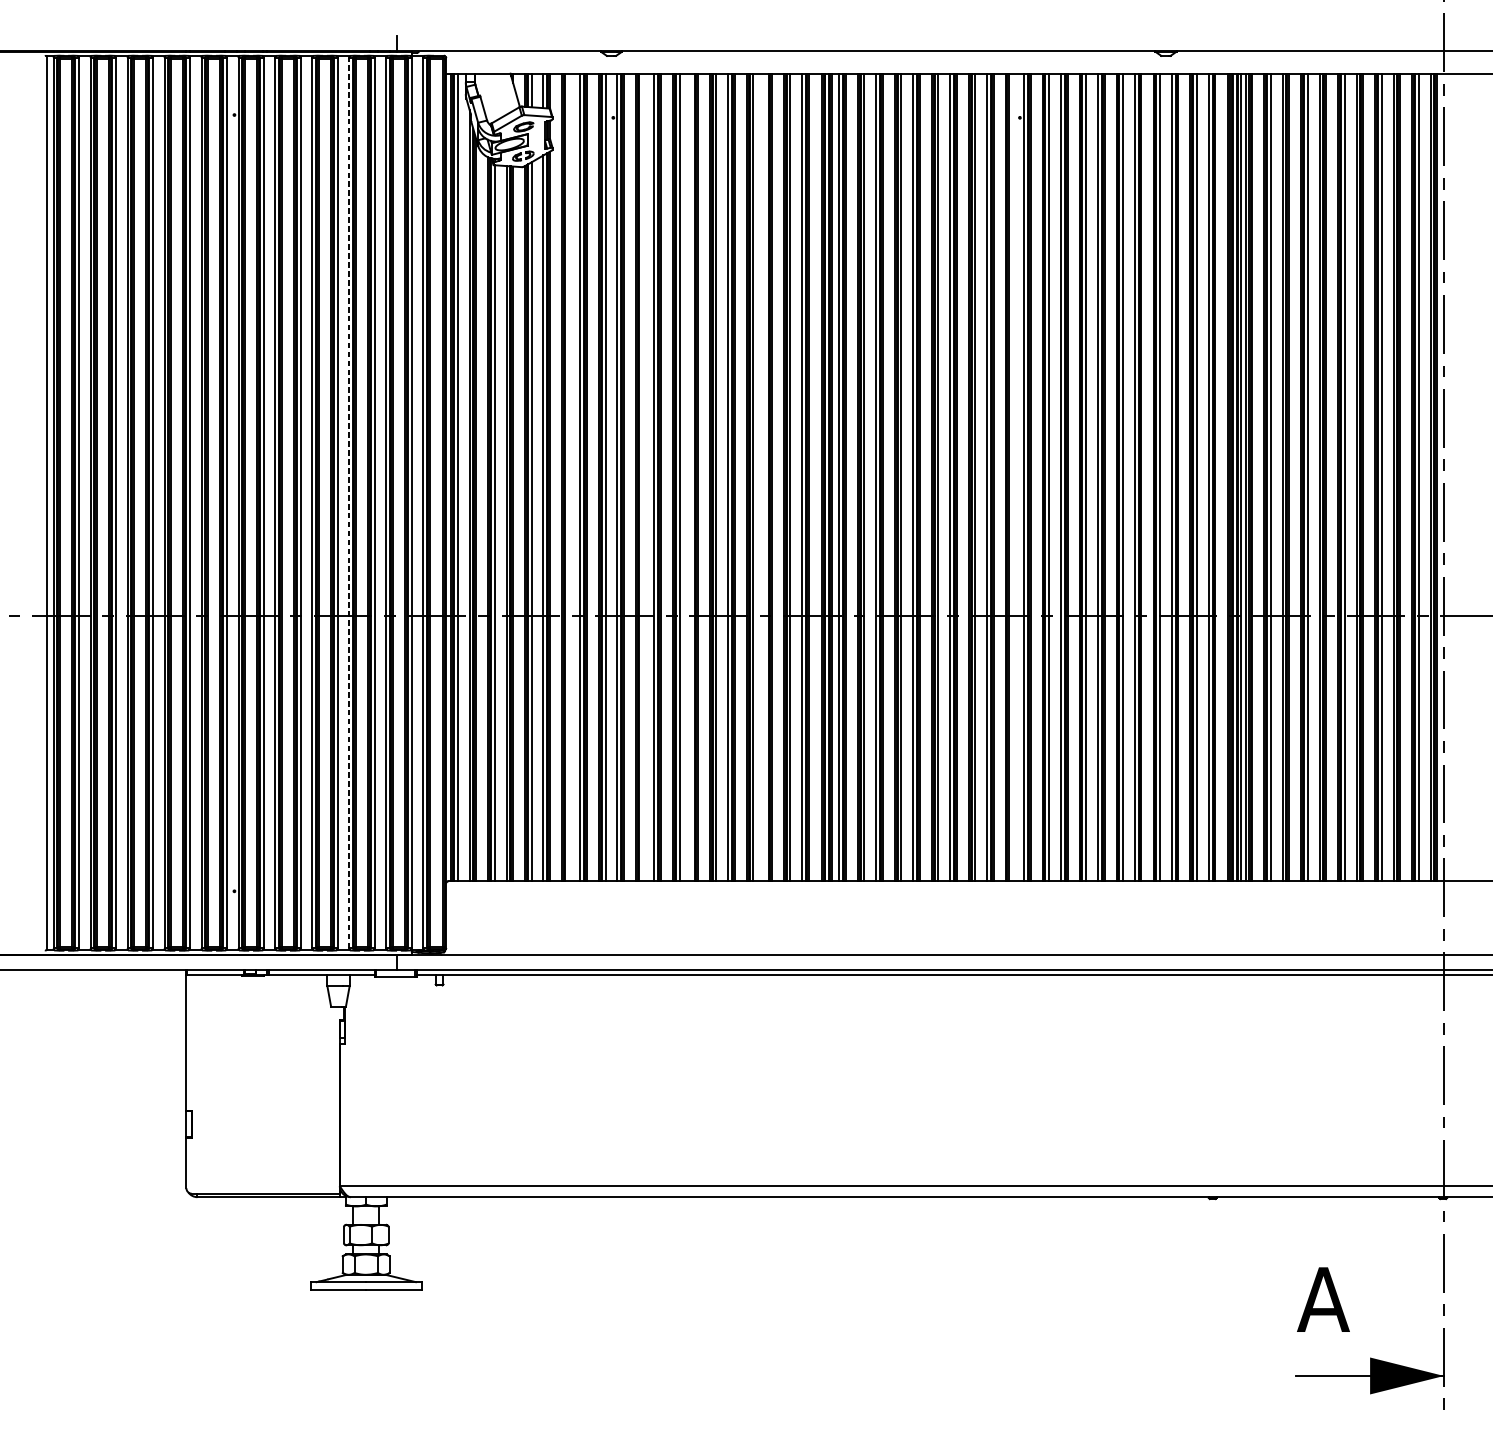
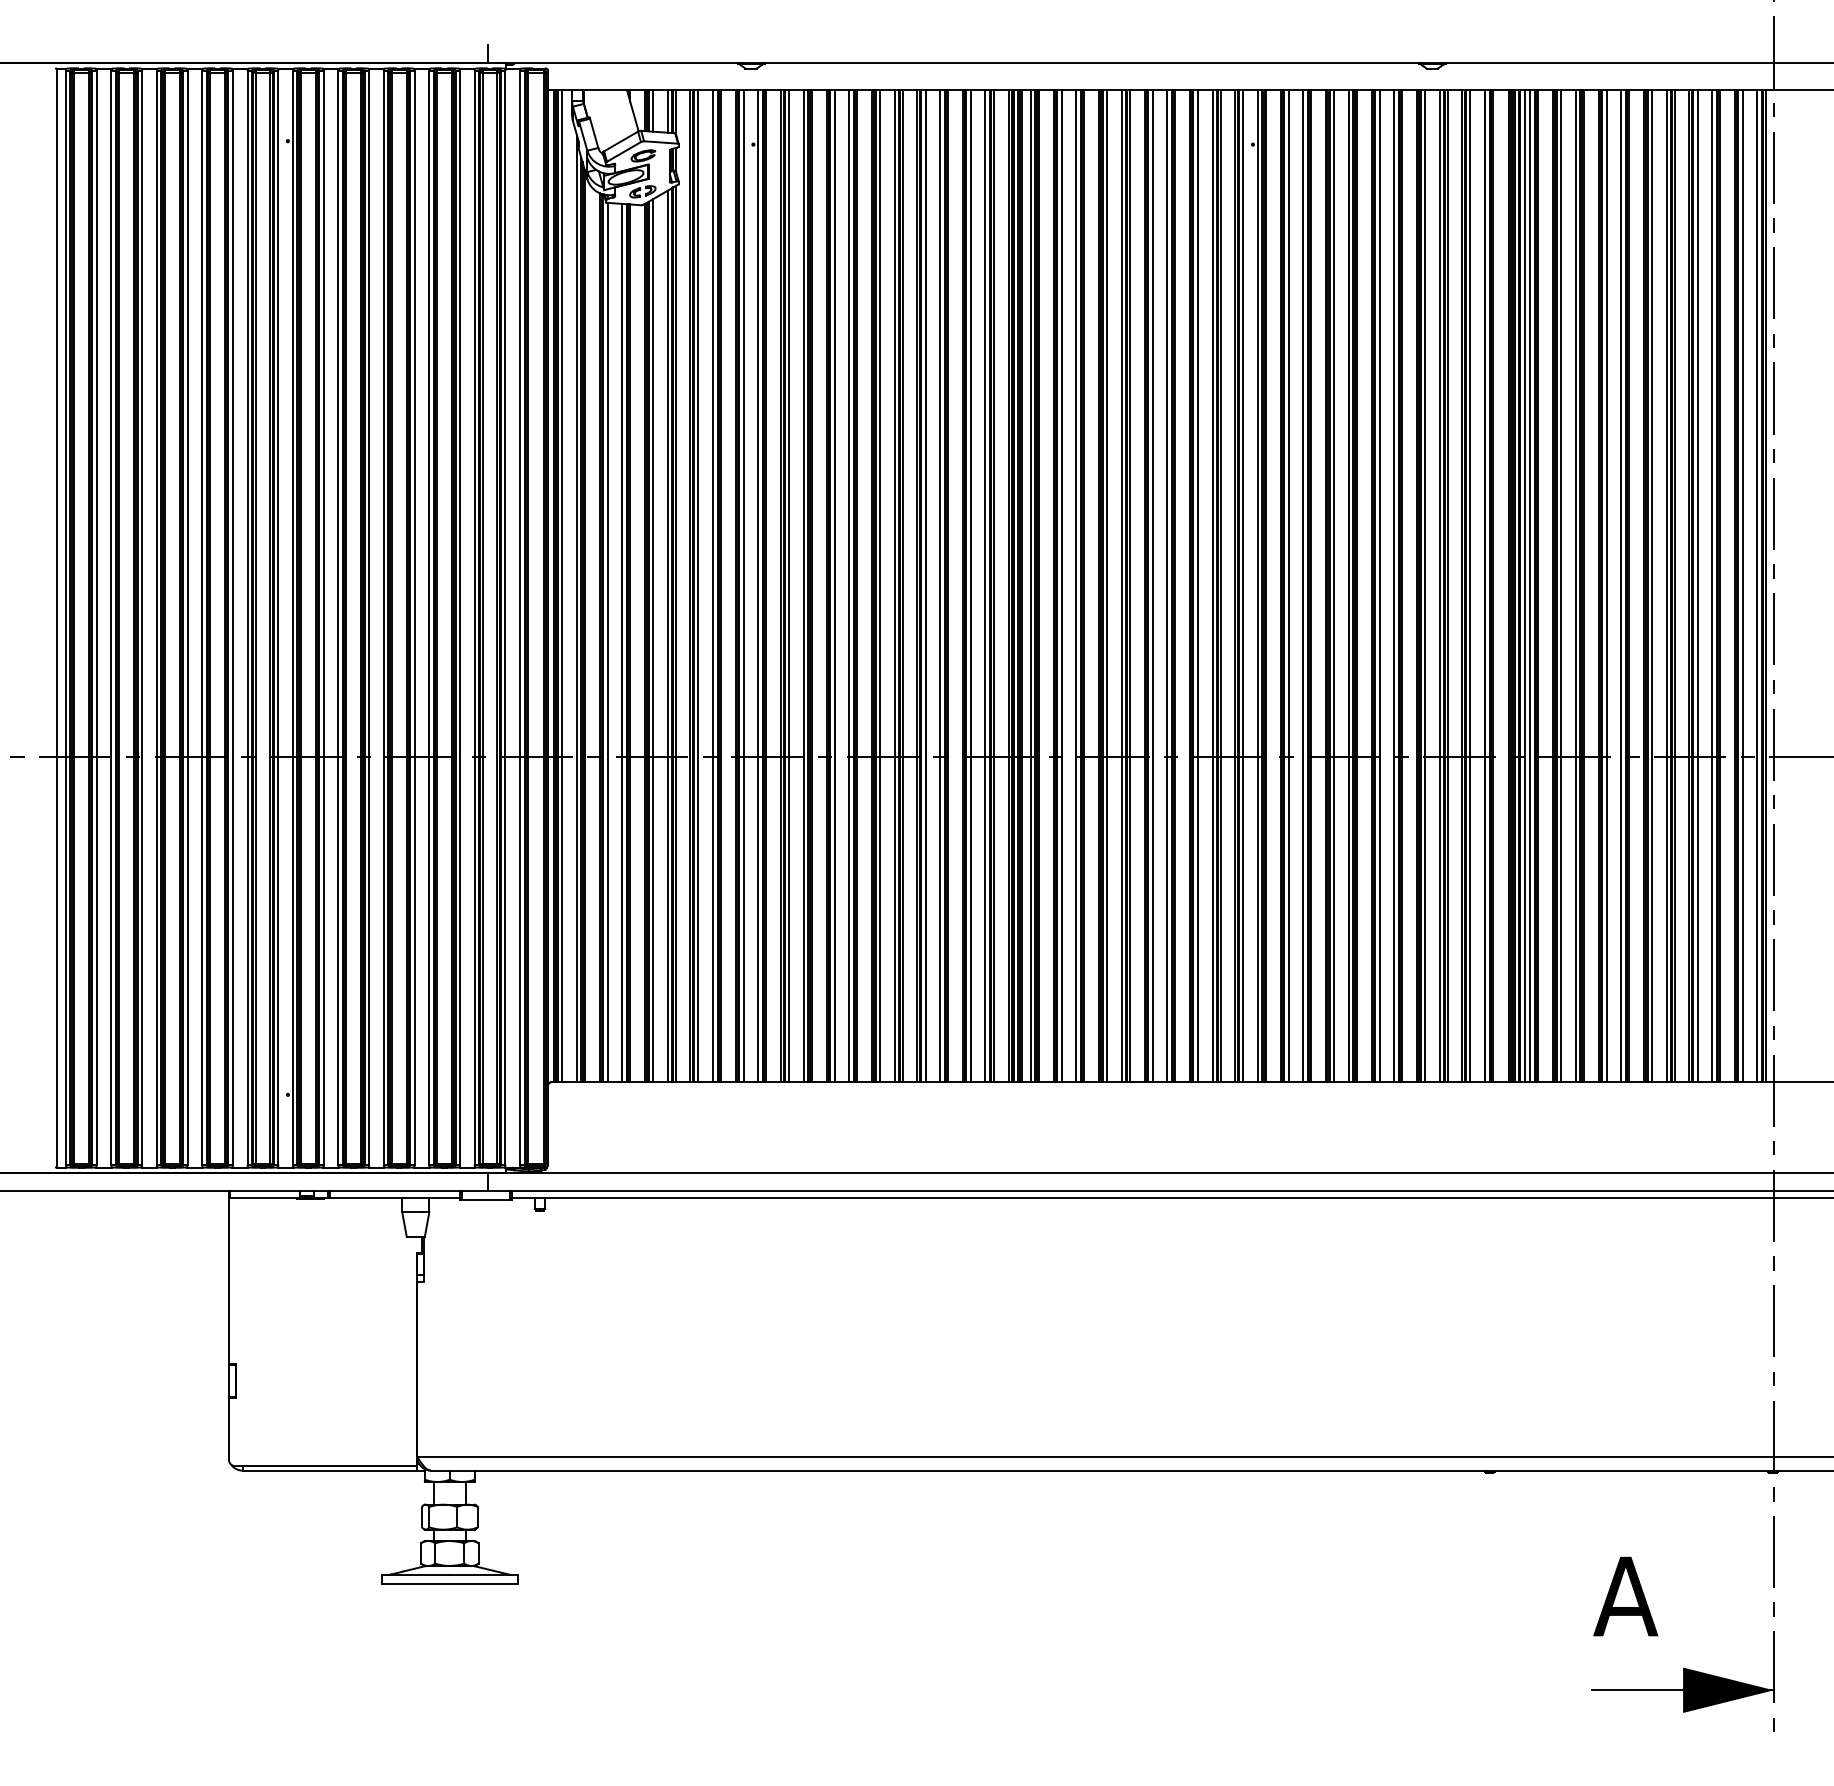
line: (568, 477) -> (698, 586), added
line: (642, 477) -> (789, 586), added
line: (691, 477) -> (849, 586), added
line: (765, 477) -> (940, 586), added
line: (1012, 477) -> (1243, 586), added
line: (349, 503) -> (429, 618), dashed -> solid

